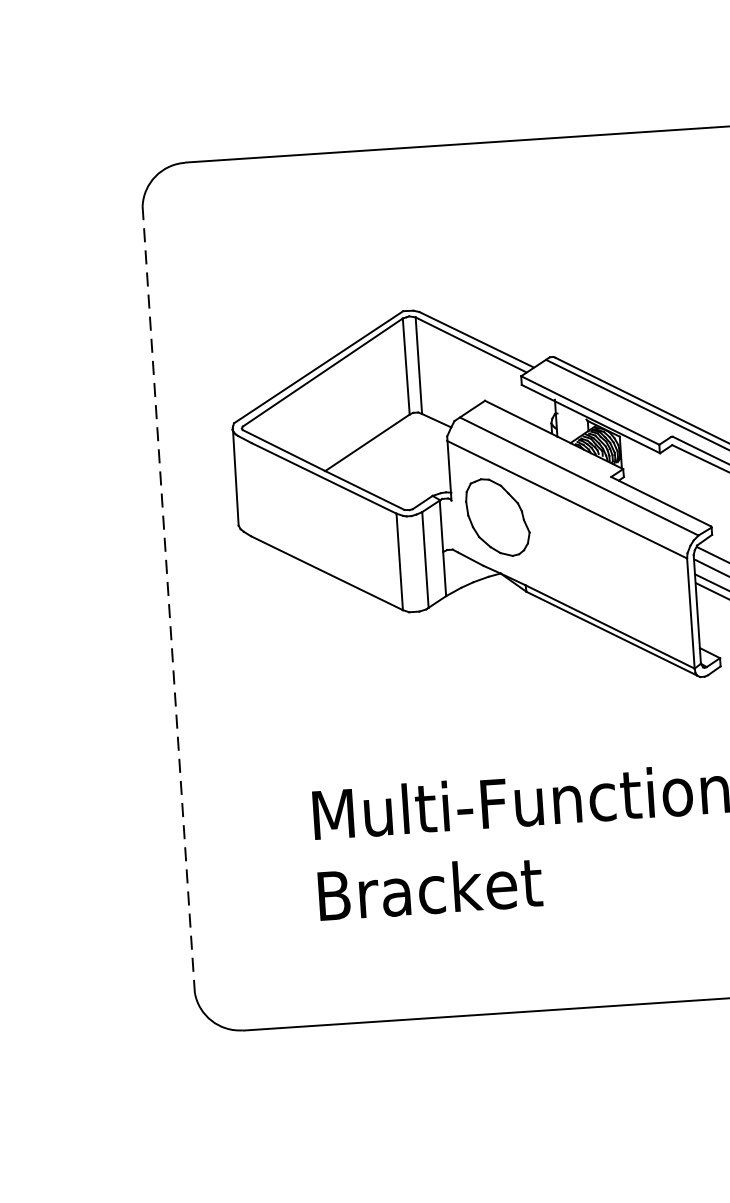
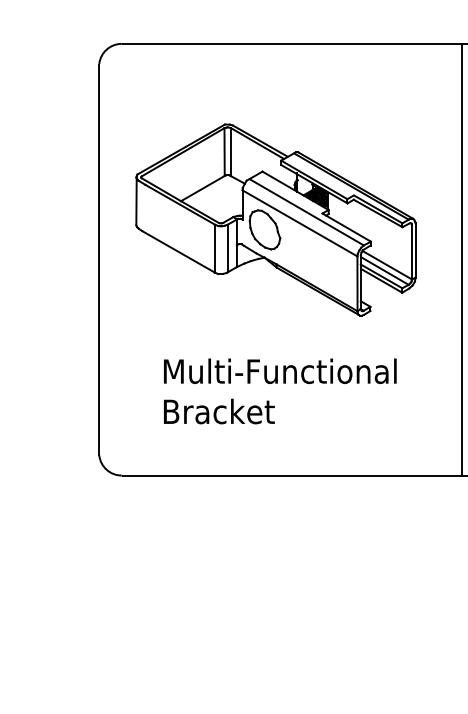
line: (169, 599) -> (99, 259), dashed -> solid

